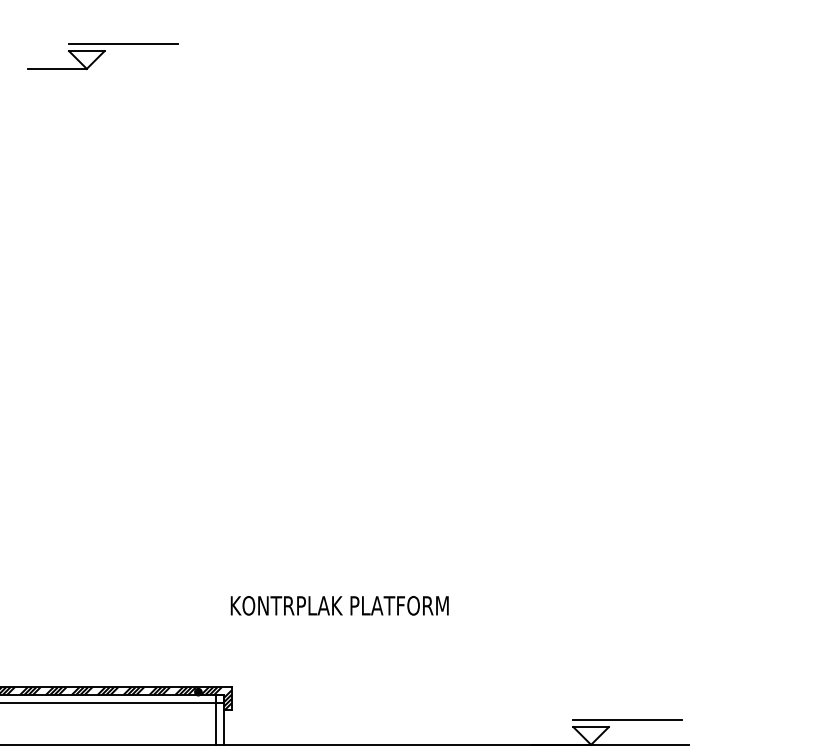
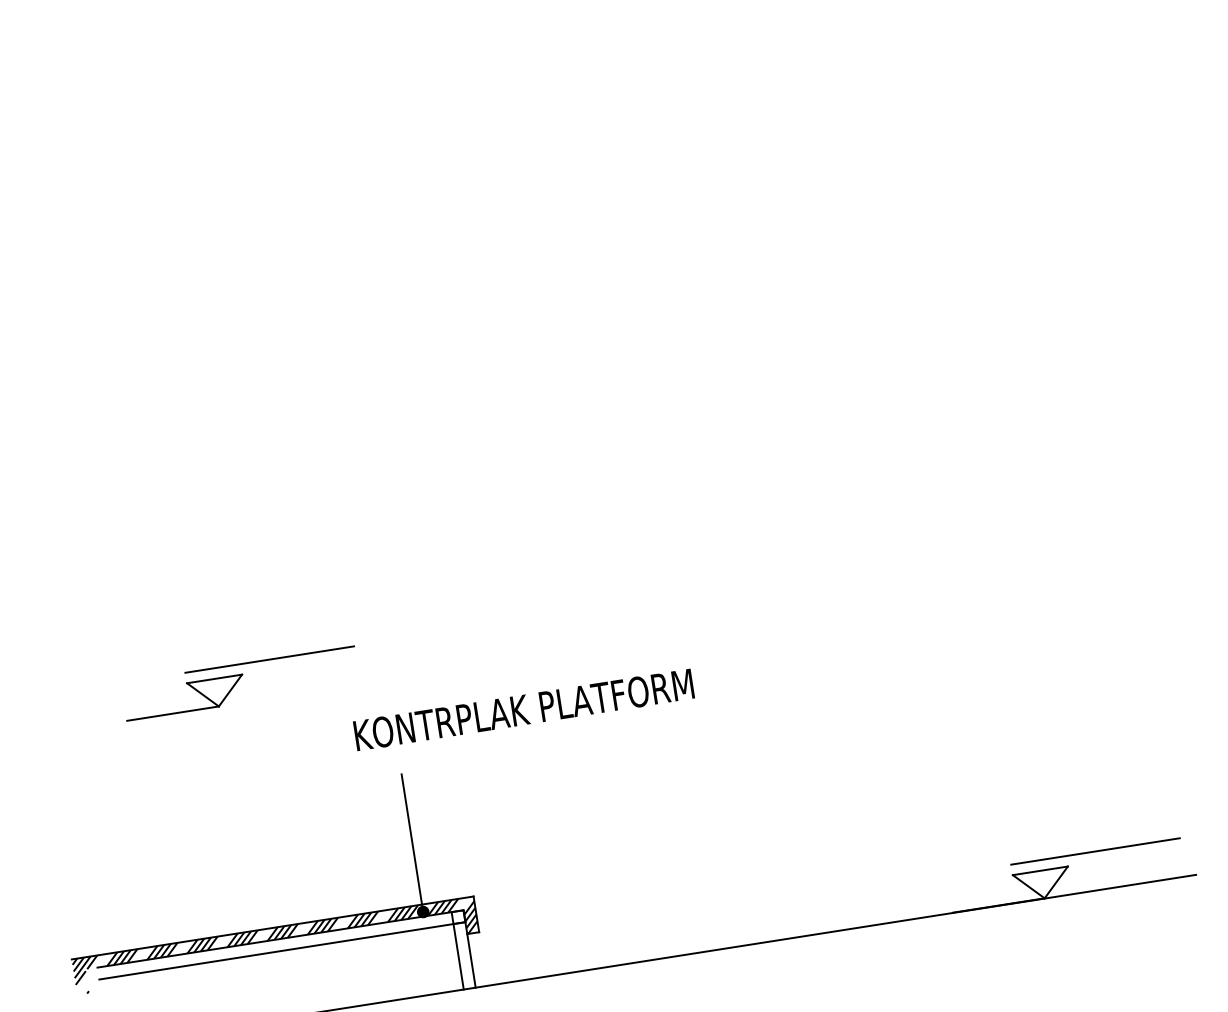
part: (105, 530) -> (239, 684), added
text: (339, 605) -> (523, 709), moved
line: (198, 647) -> (412, 842), added

